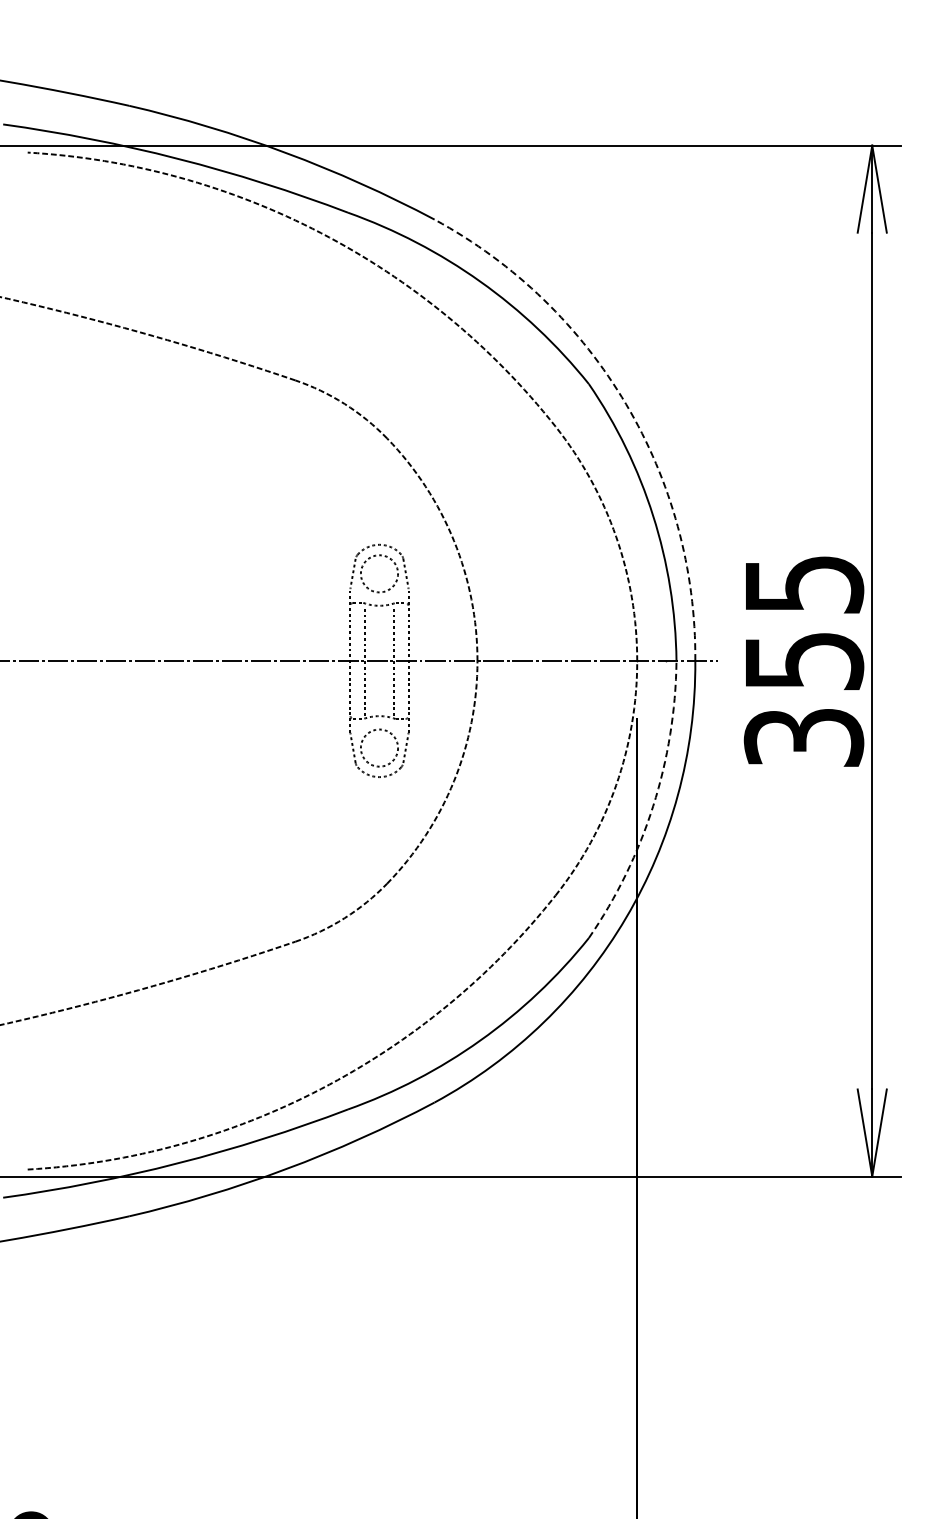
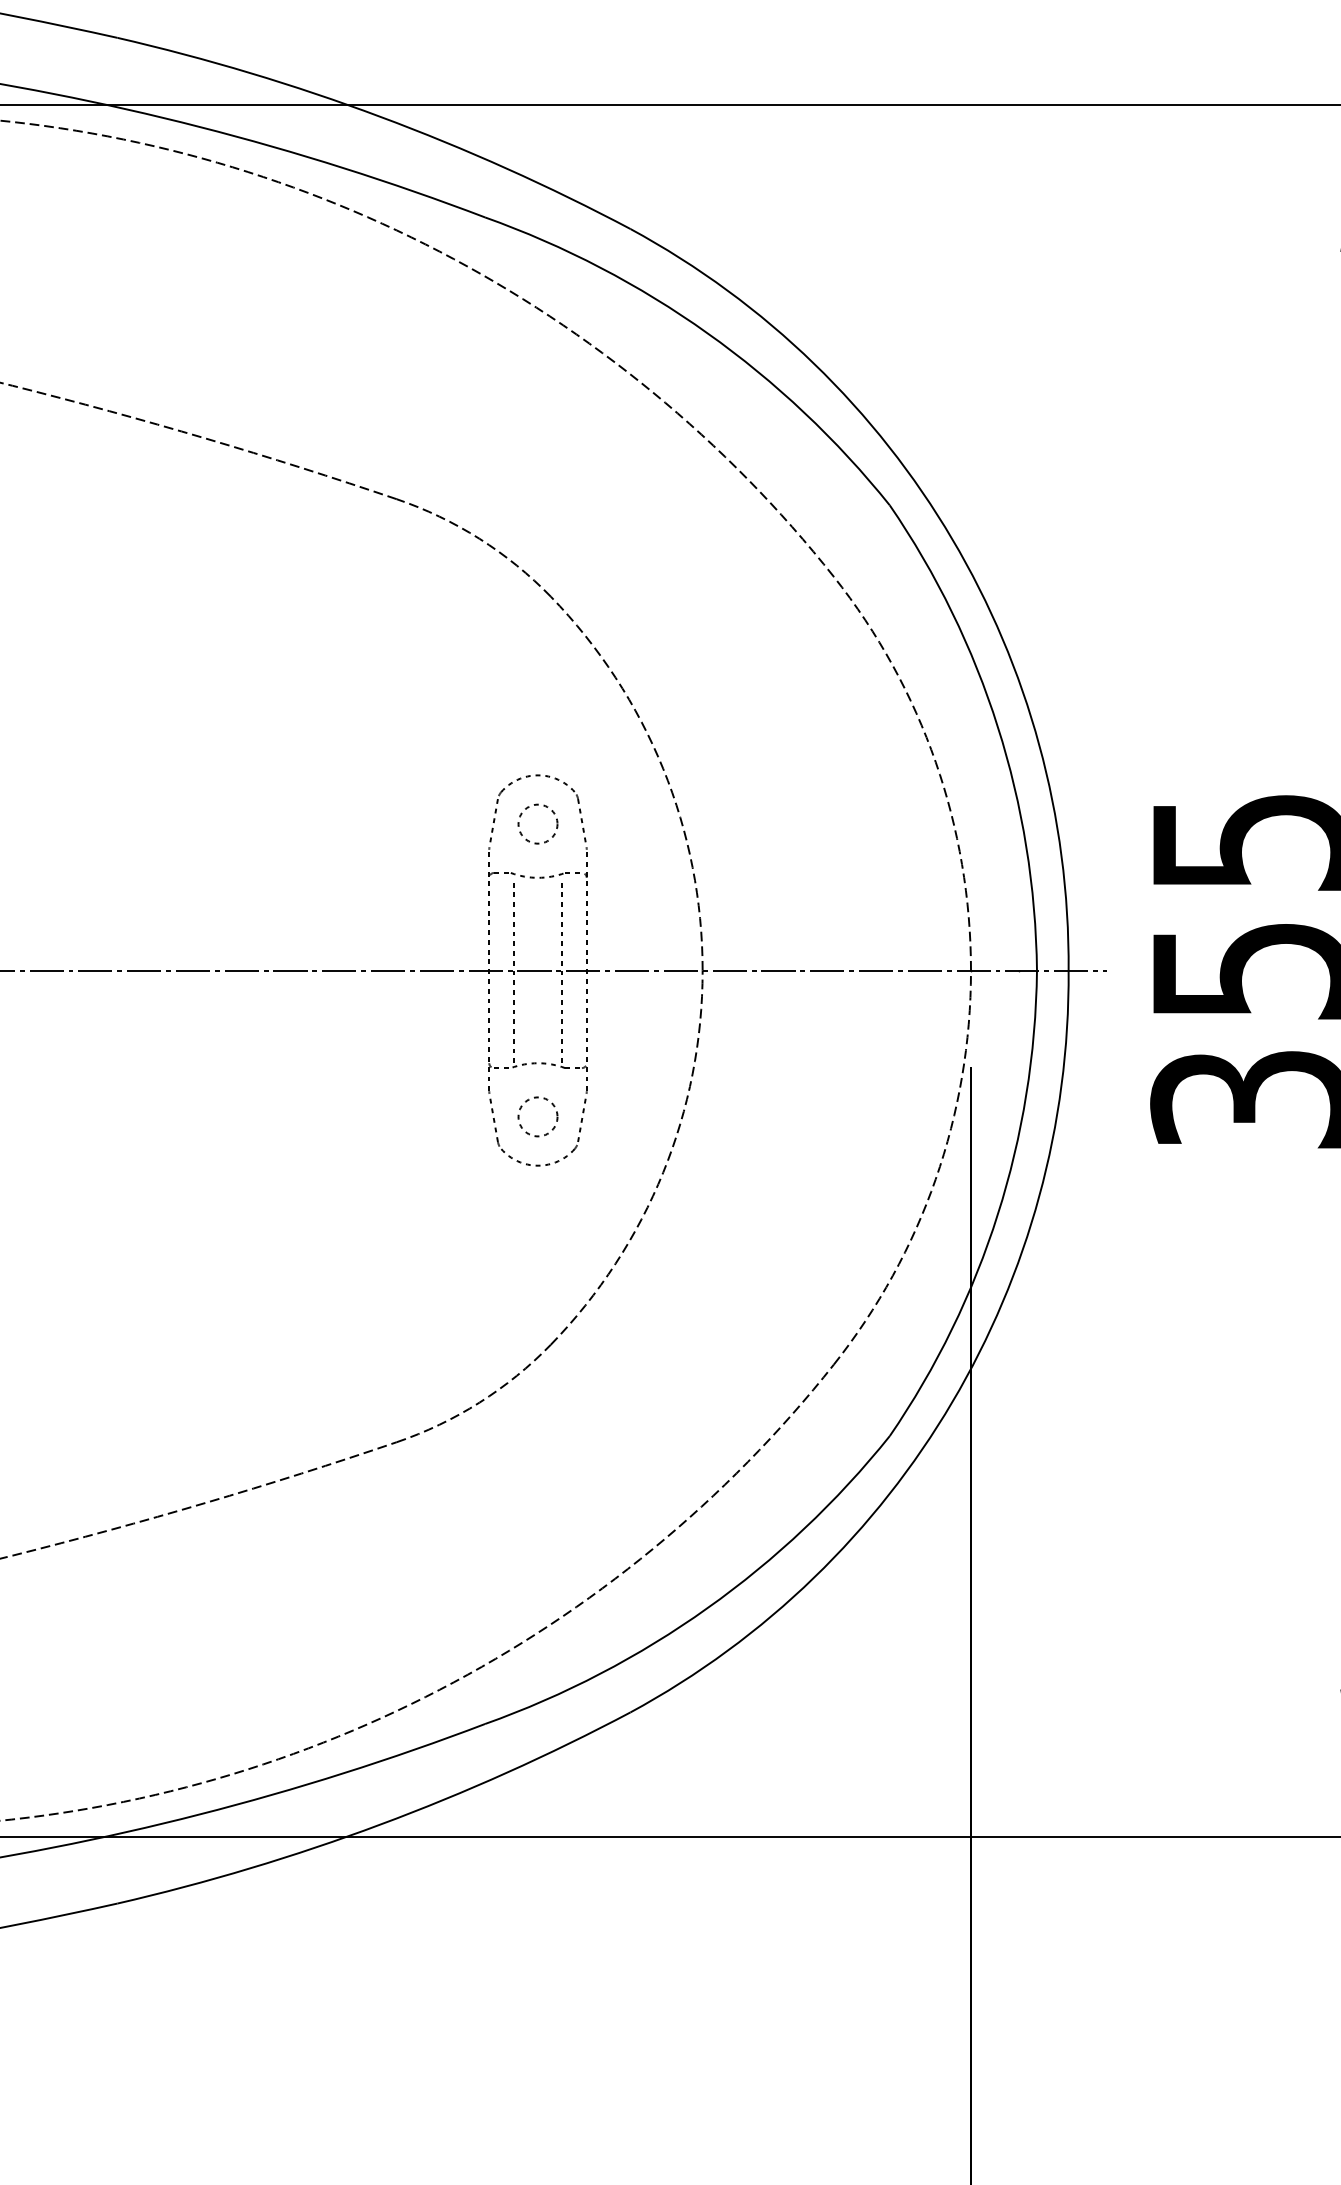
arc: (626, 404) -> (952, 539), dashed -> solid
circle: (379, 573) -> (538, 823), size x0.62
circle: (379, 747) -> (538, 1115), size x0.62
arc: (653, 806) -> (998, 1215), dashed -> solid

